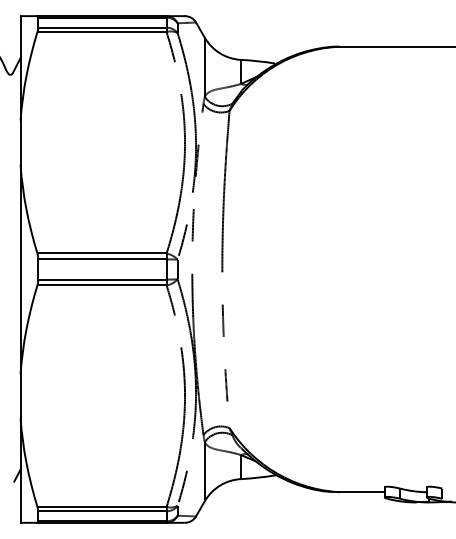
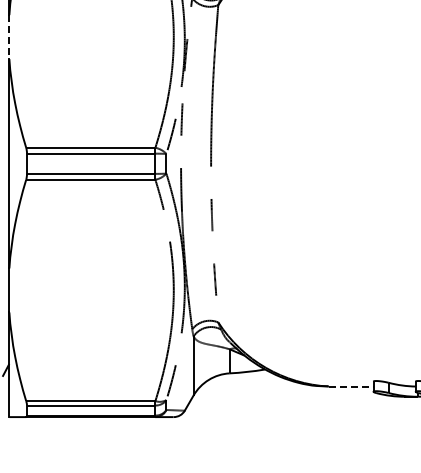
line: (20, 143) -> (9, 37), solid -> dashed
line: (362, 492) -> (351, 386), solid -> dashed

